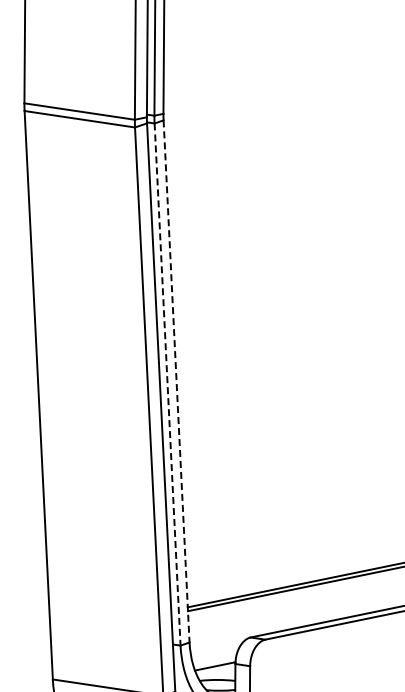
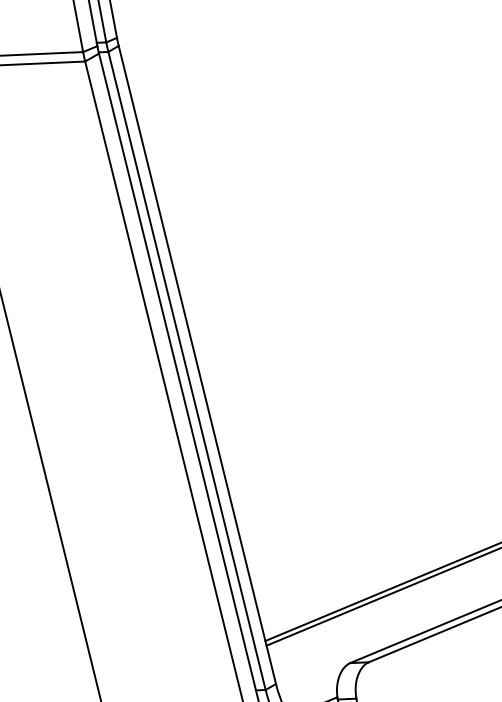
line: (176, 381) -> (197, 365), dashed -> solid
line: (167, 385) -> (187, 372), dashed -> solid

